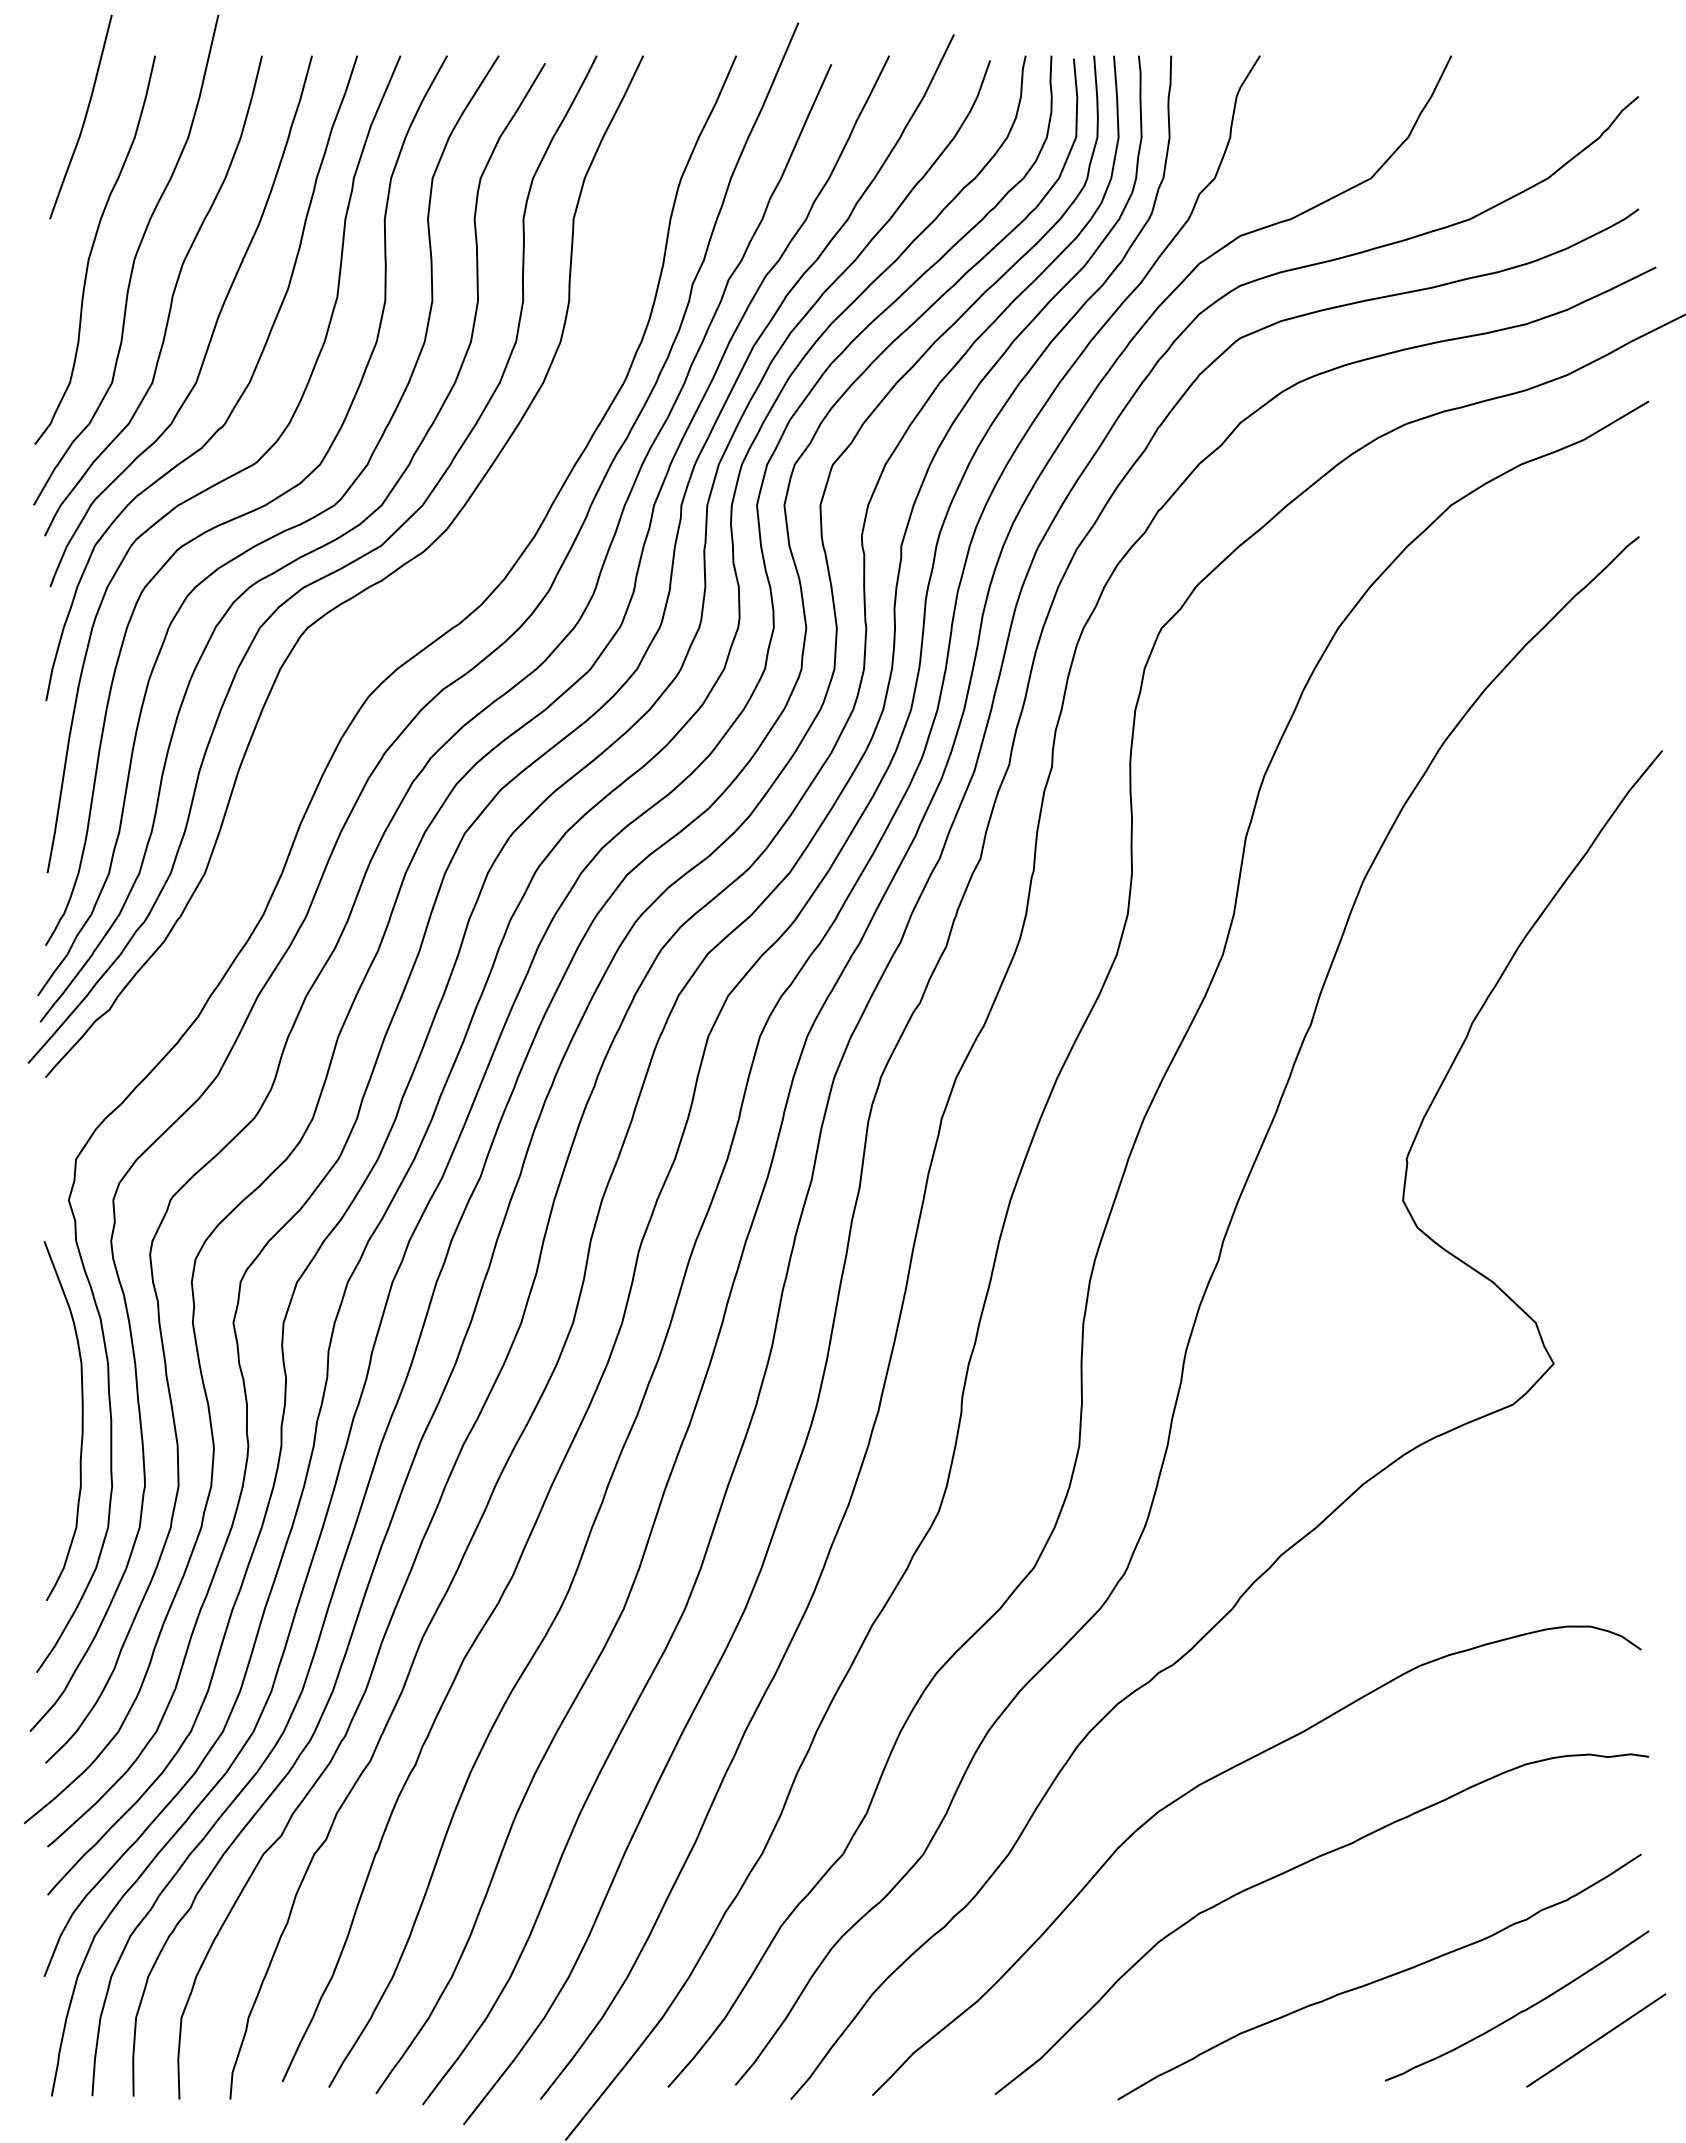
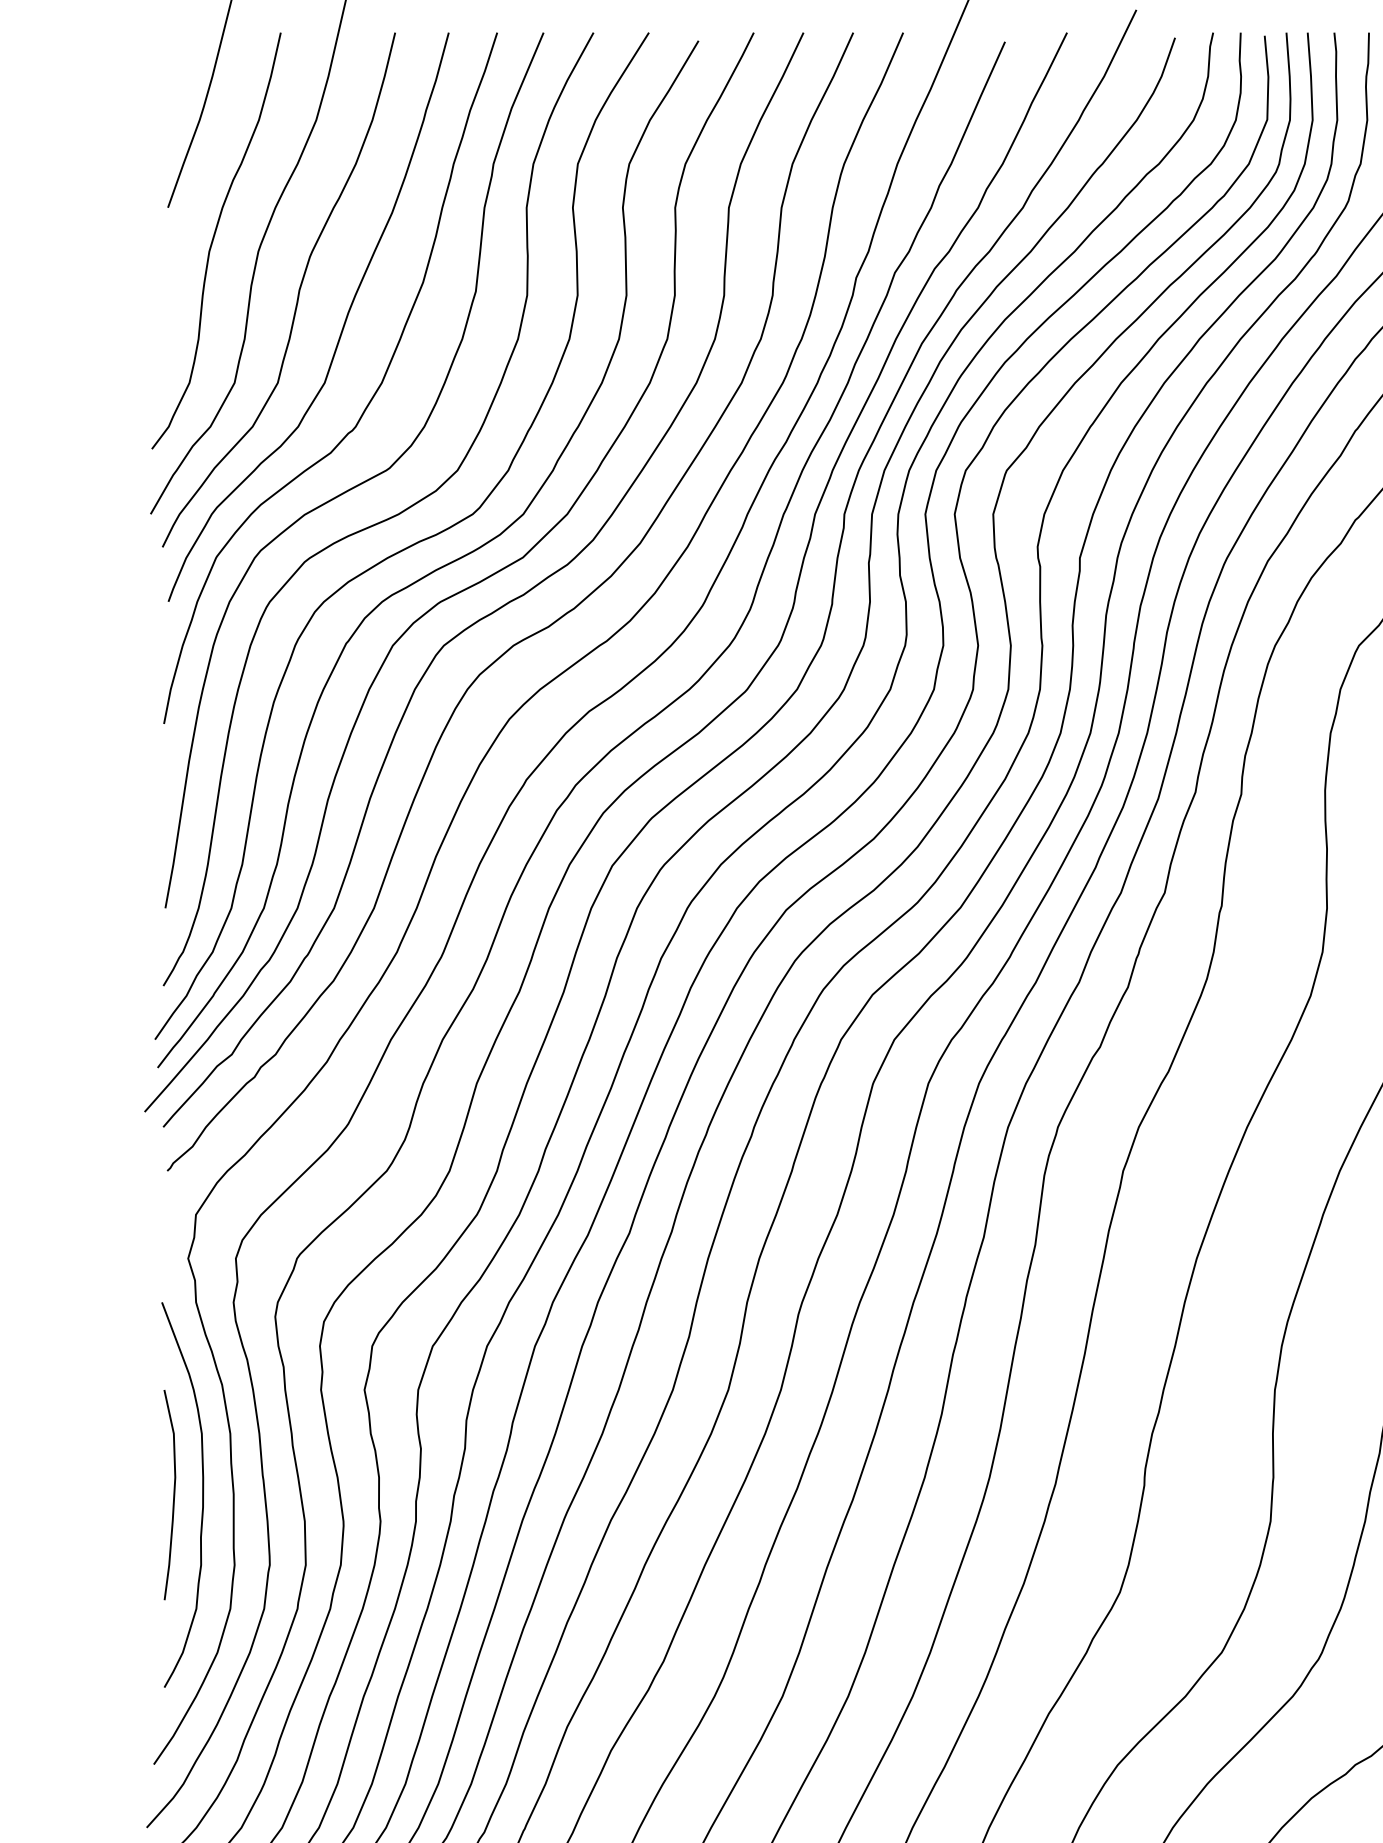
curve: (385, 619) -> (527, 636), added
curve: (54, 1420) -> (172, 1494), added

